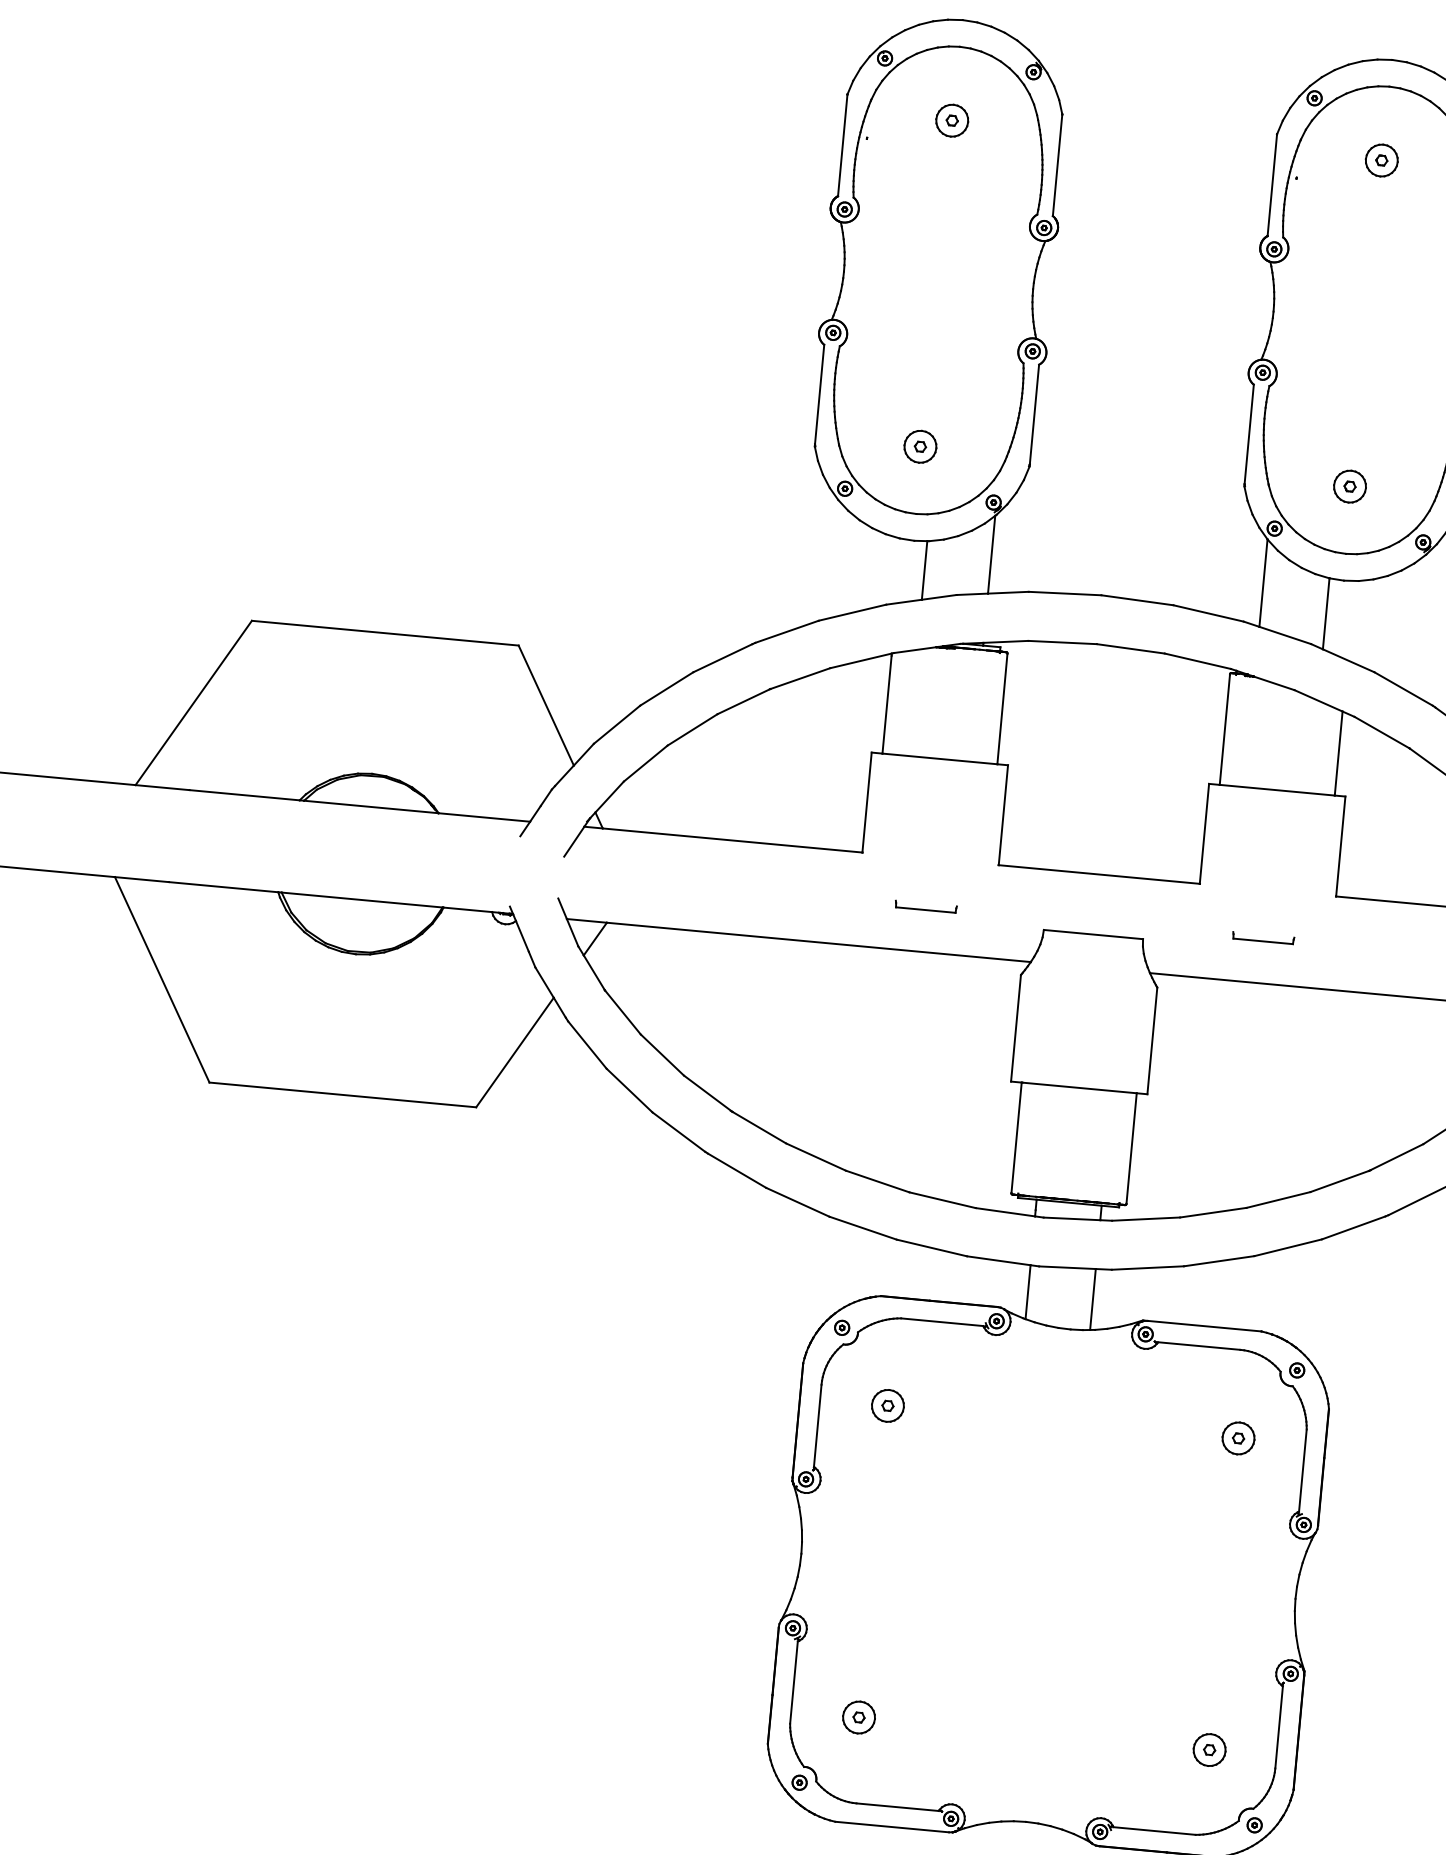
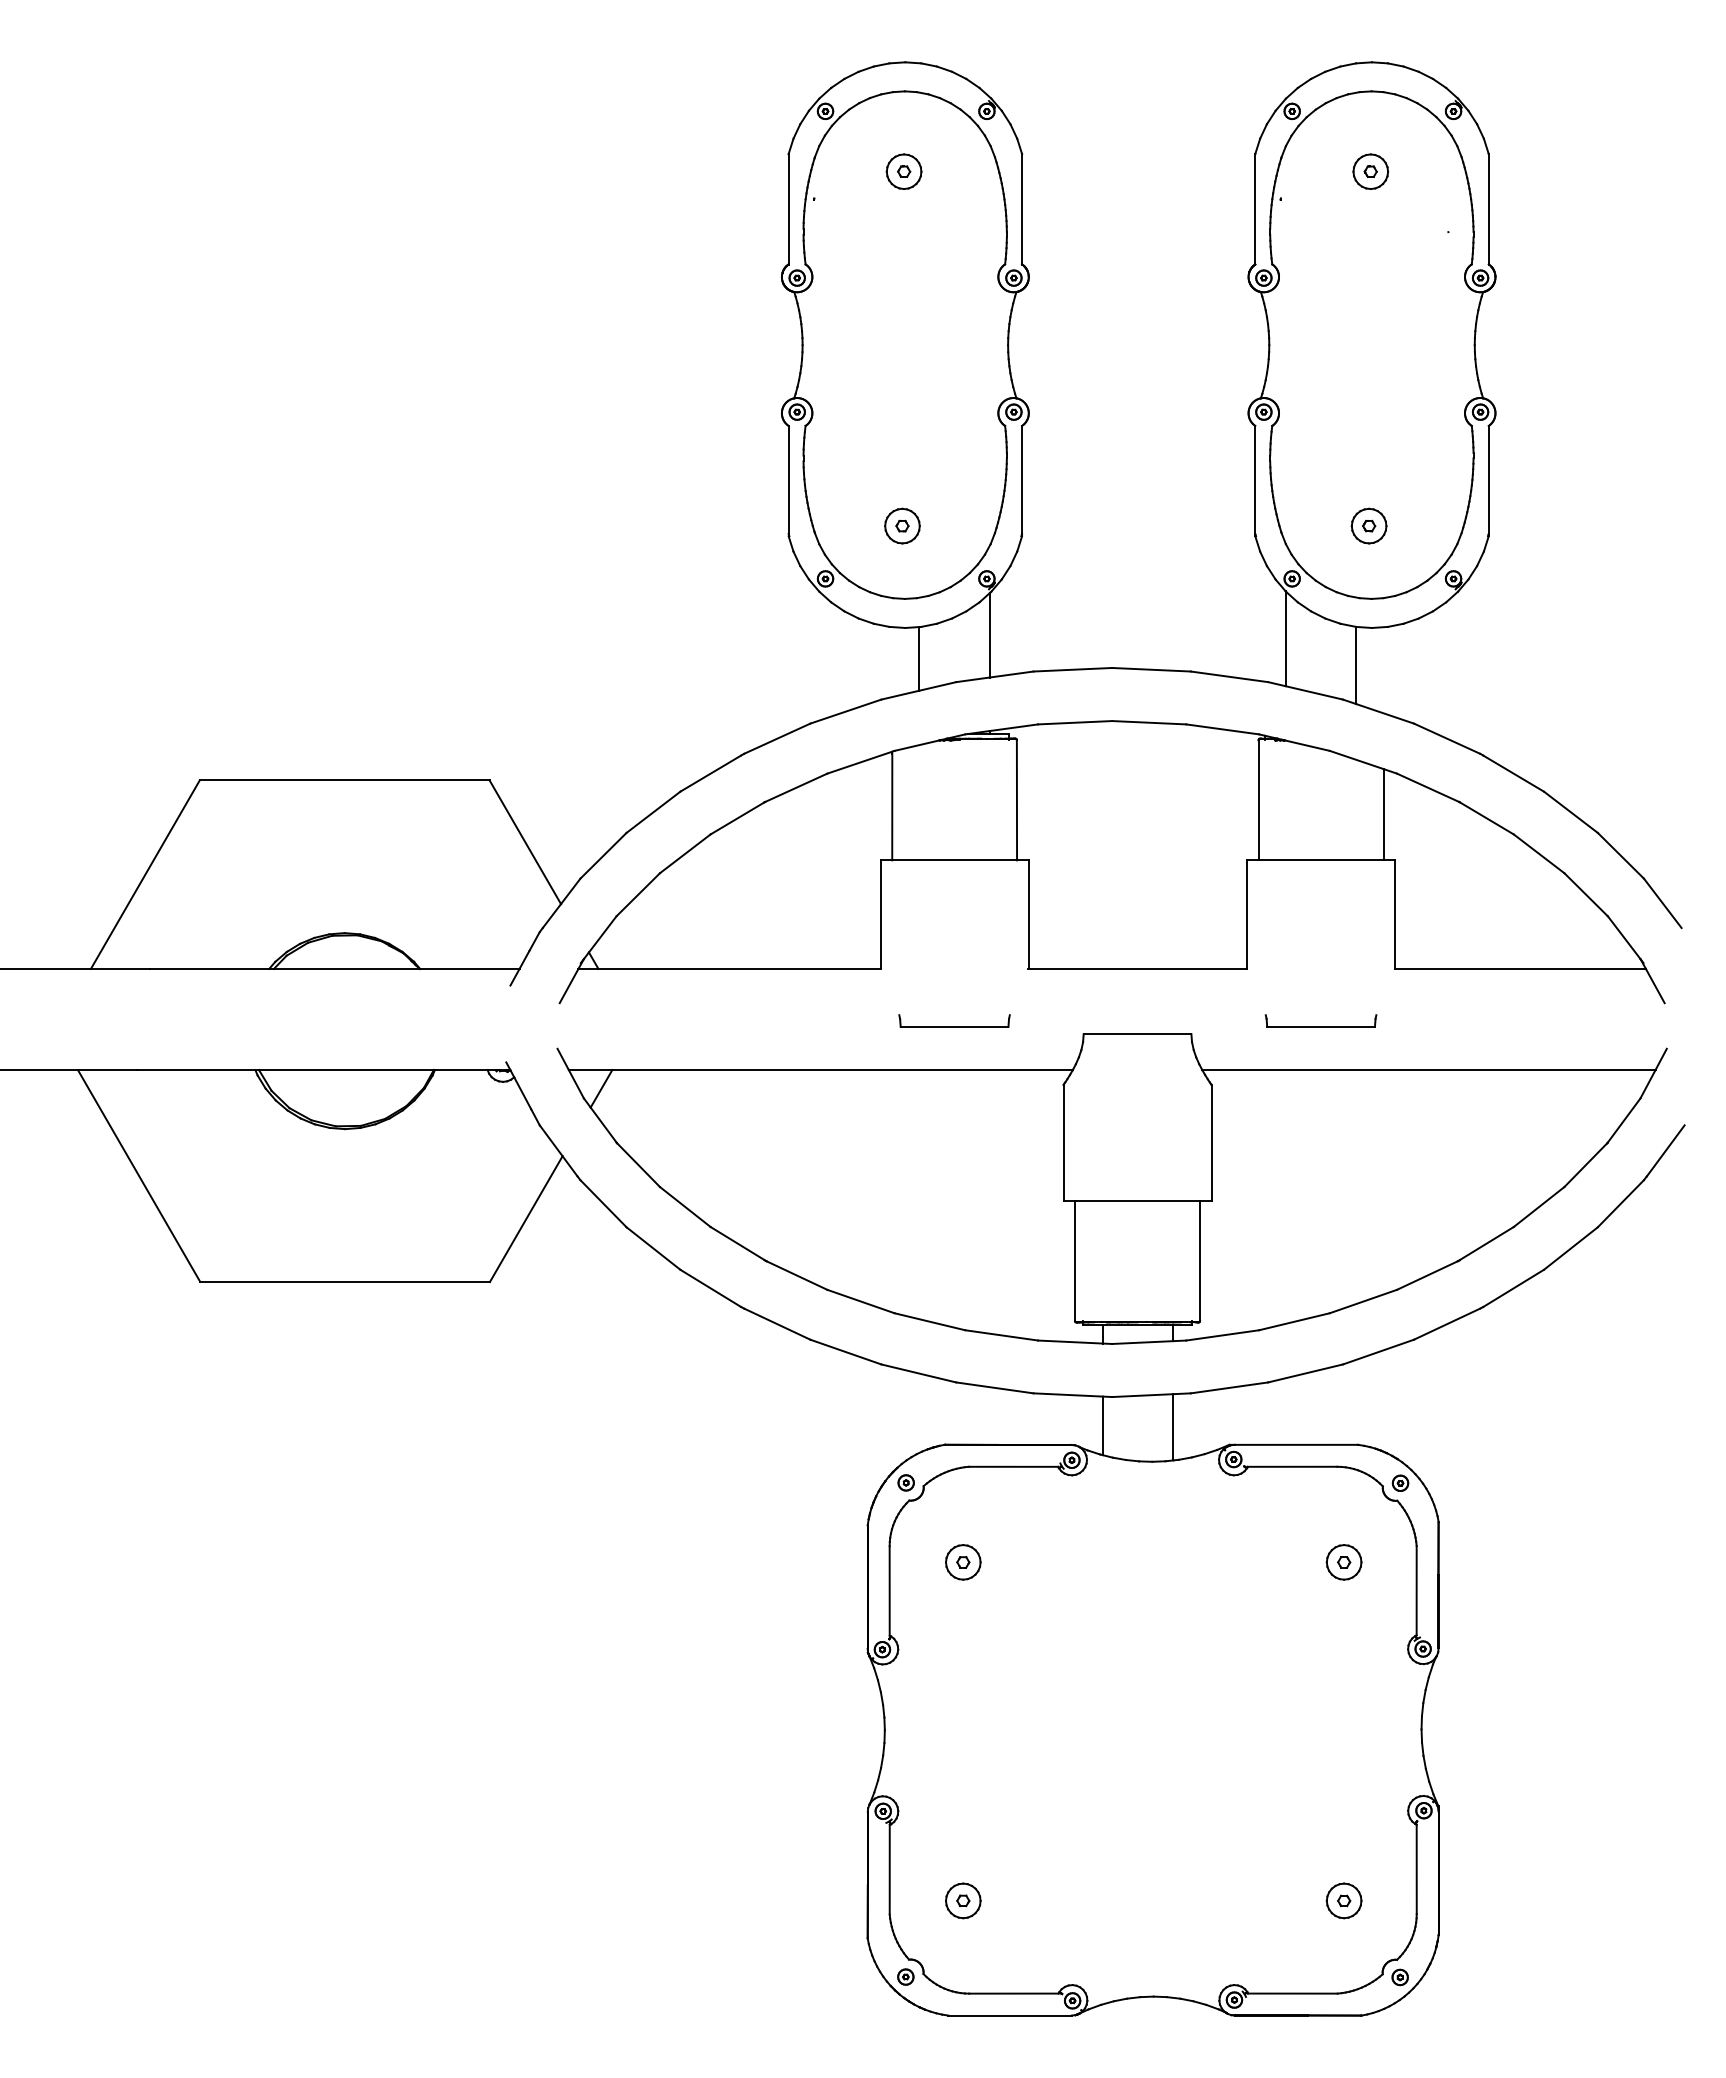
part: (926, 906) -> (954, 1020), size x1.67
part: (1263, 937) -> (1320, 1020), size x1.67

